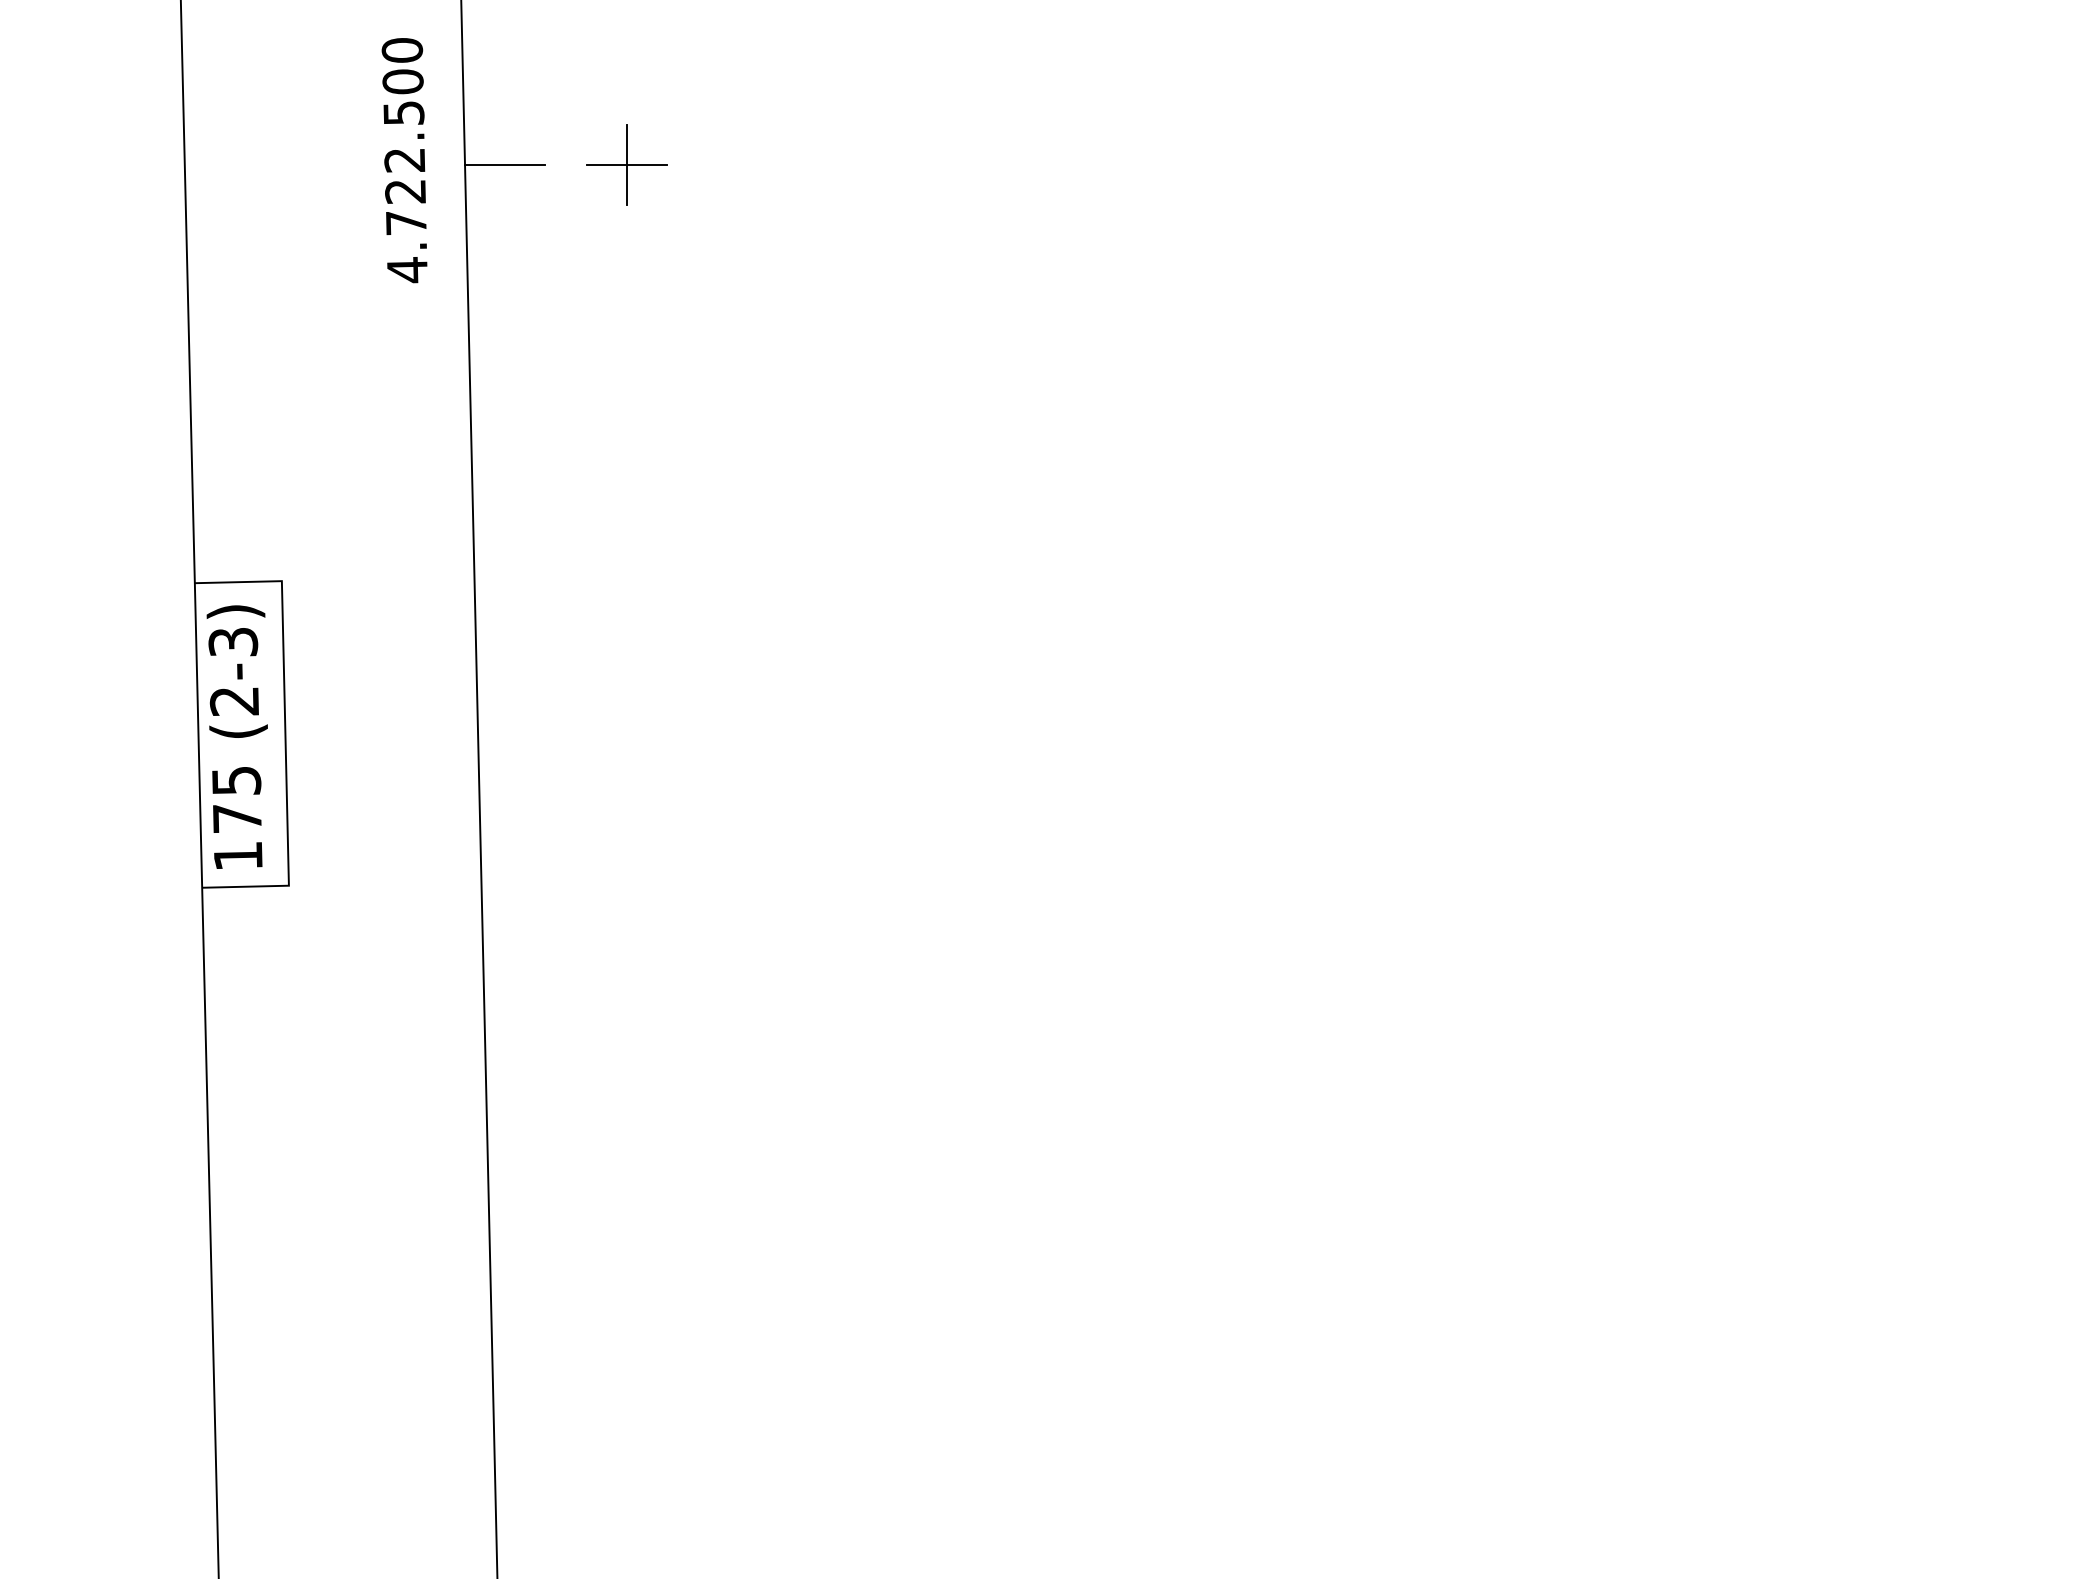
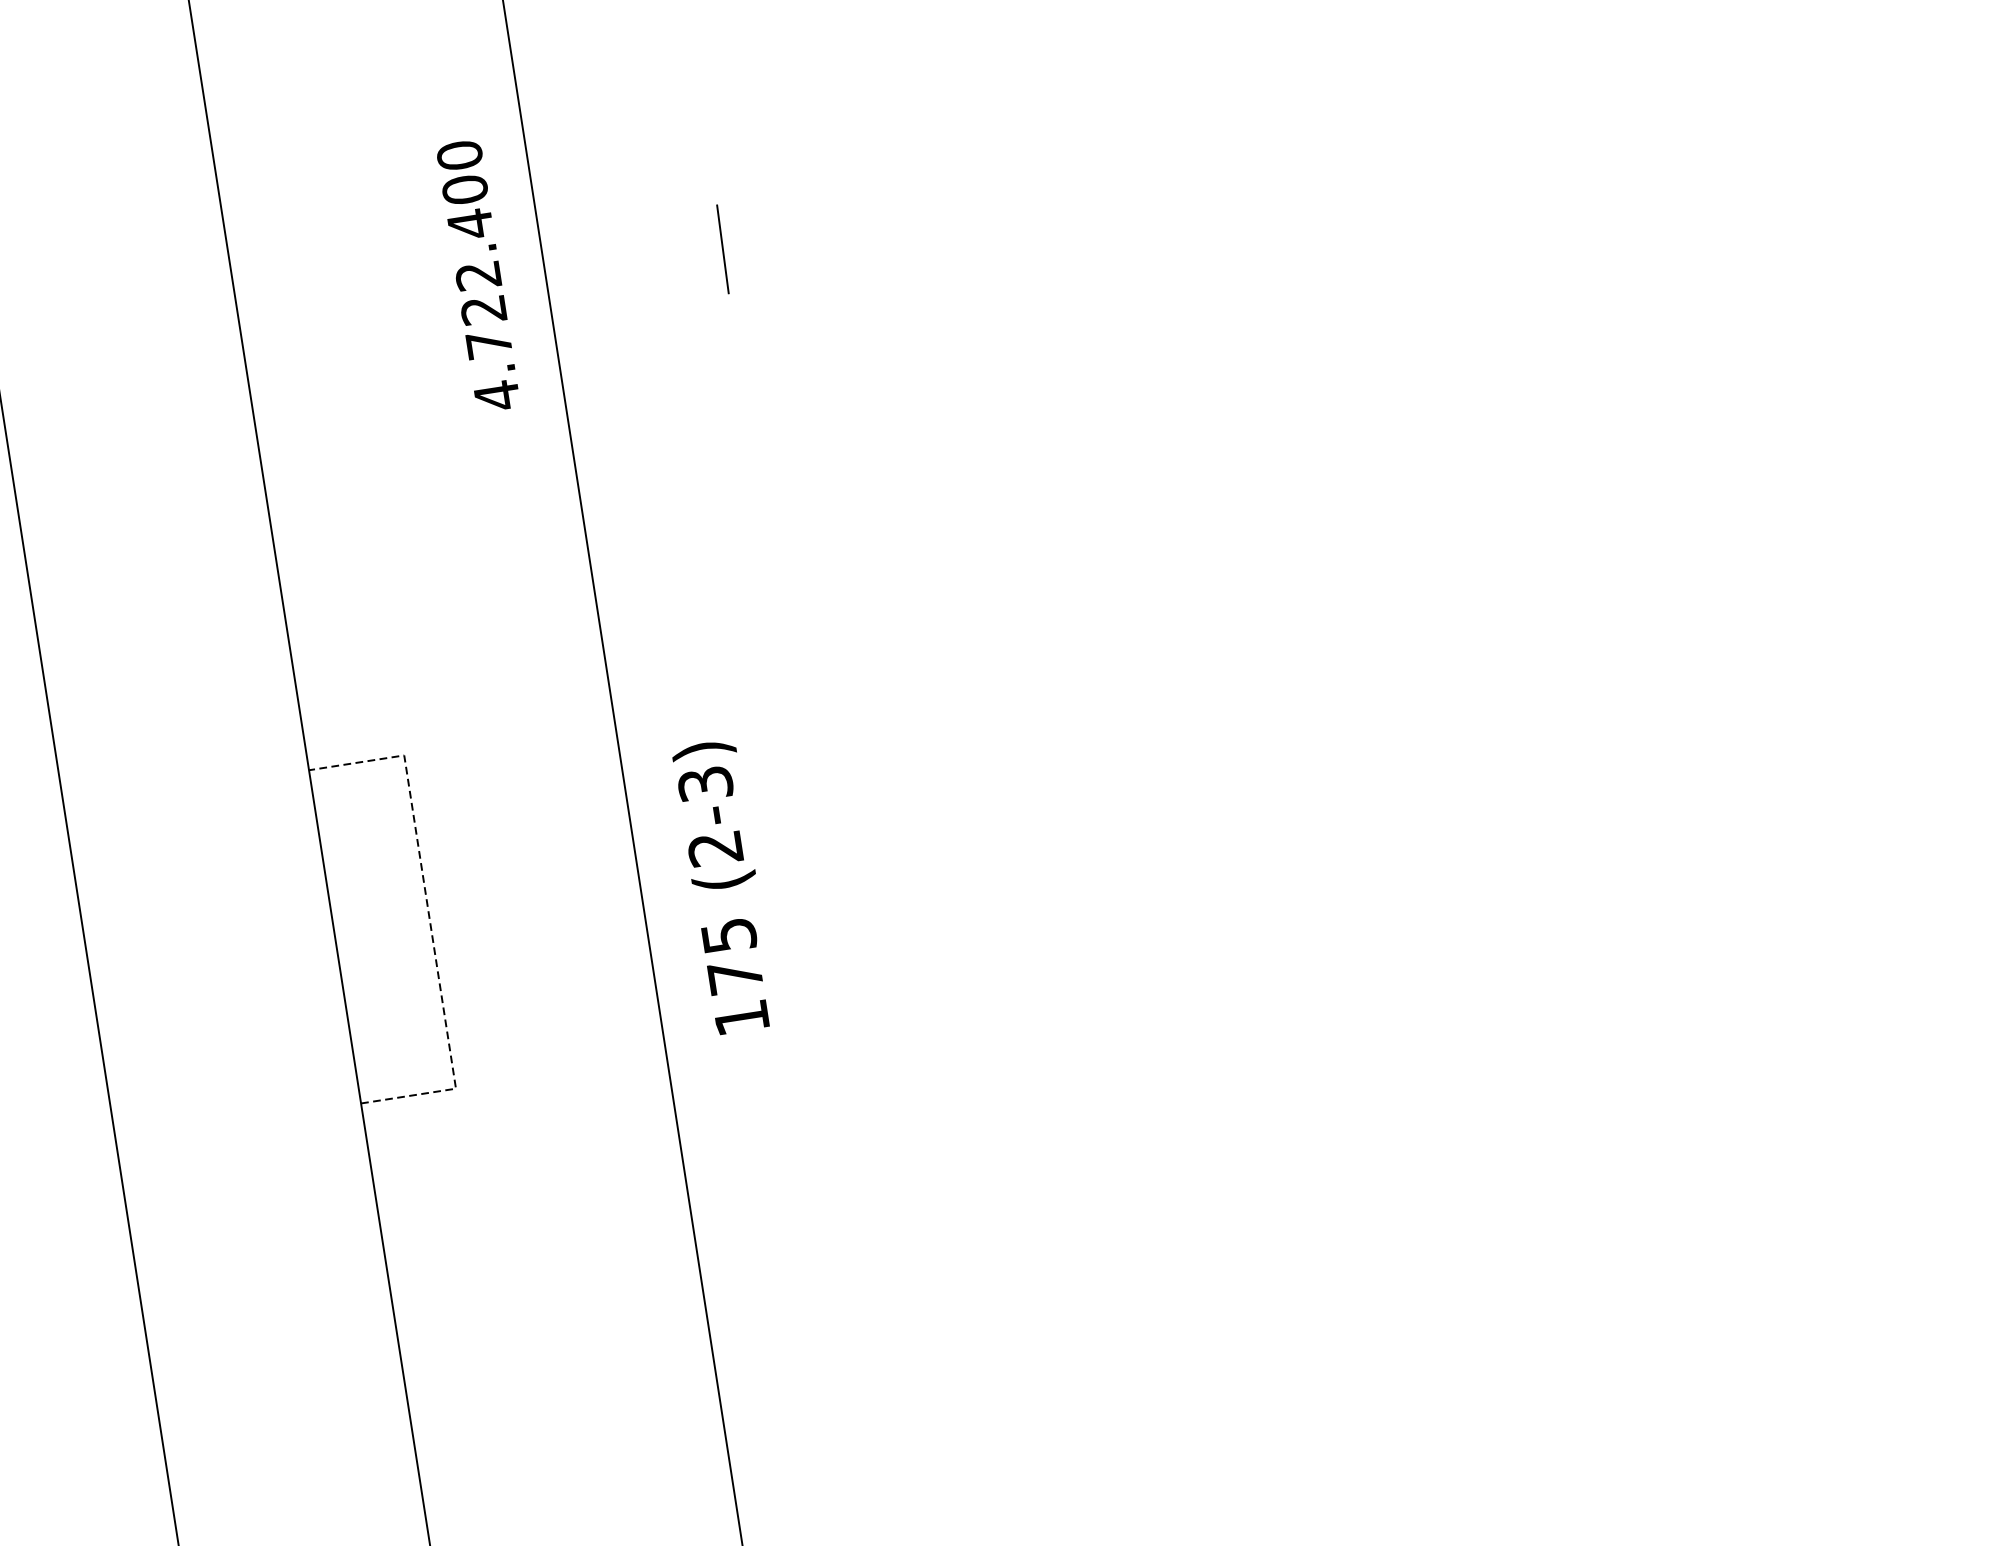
text: (403, 113) -> (470, 224), 4.722.500 -> 4.722.400
line: (505, 165) -> (589, 266), removed
line: (626, 165) -> (722, 249), removed
line: (285, 732) -> (430, 921), solid -> dashed
text: (236, 736) -> (722, 886), moved

